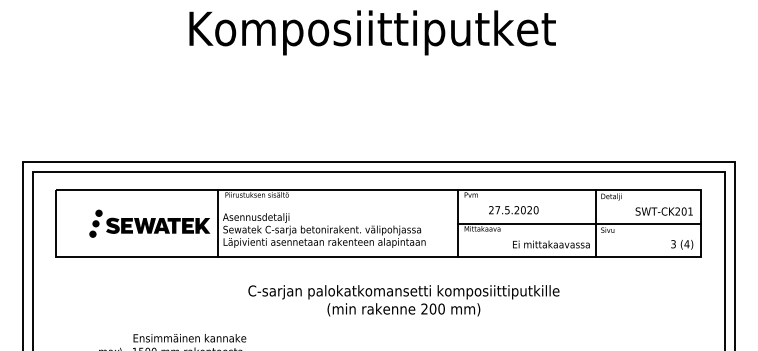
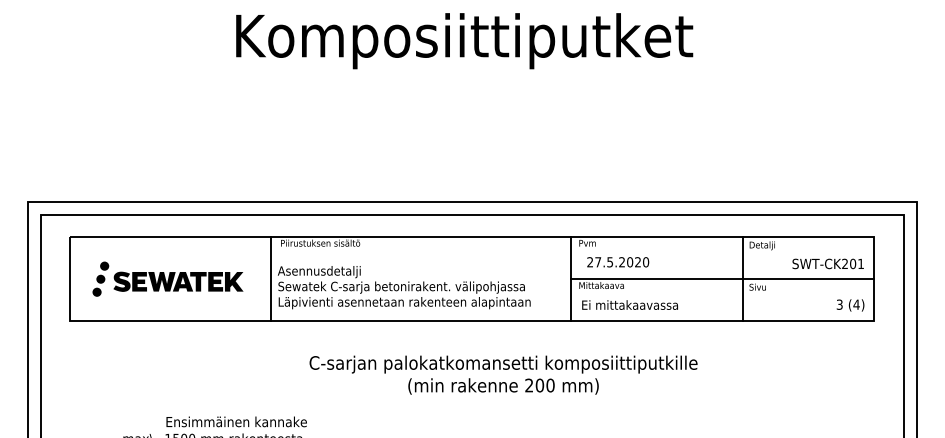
text: (513, 210) -> (617, 262), moved
part: (149, 223) -> (167, 278), moved
text: (551, 244) -> (630, 305), moved

